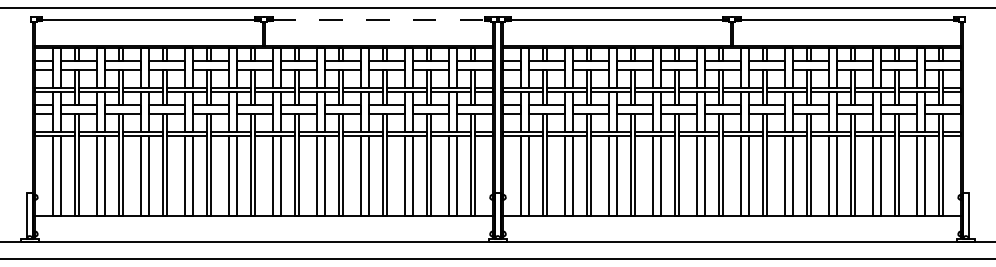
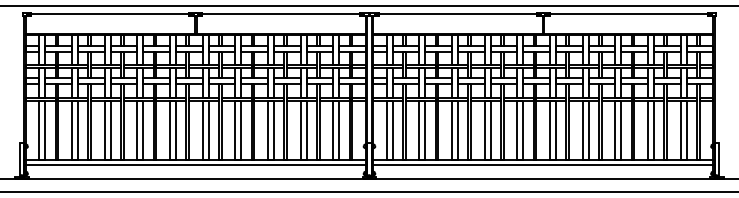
line: (379, 19) -> (281, 14), dashed -> solid
line: (263, 221) -> (195, 164), added
line: (731, 221) -> (542, 164), added

